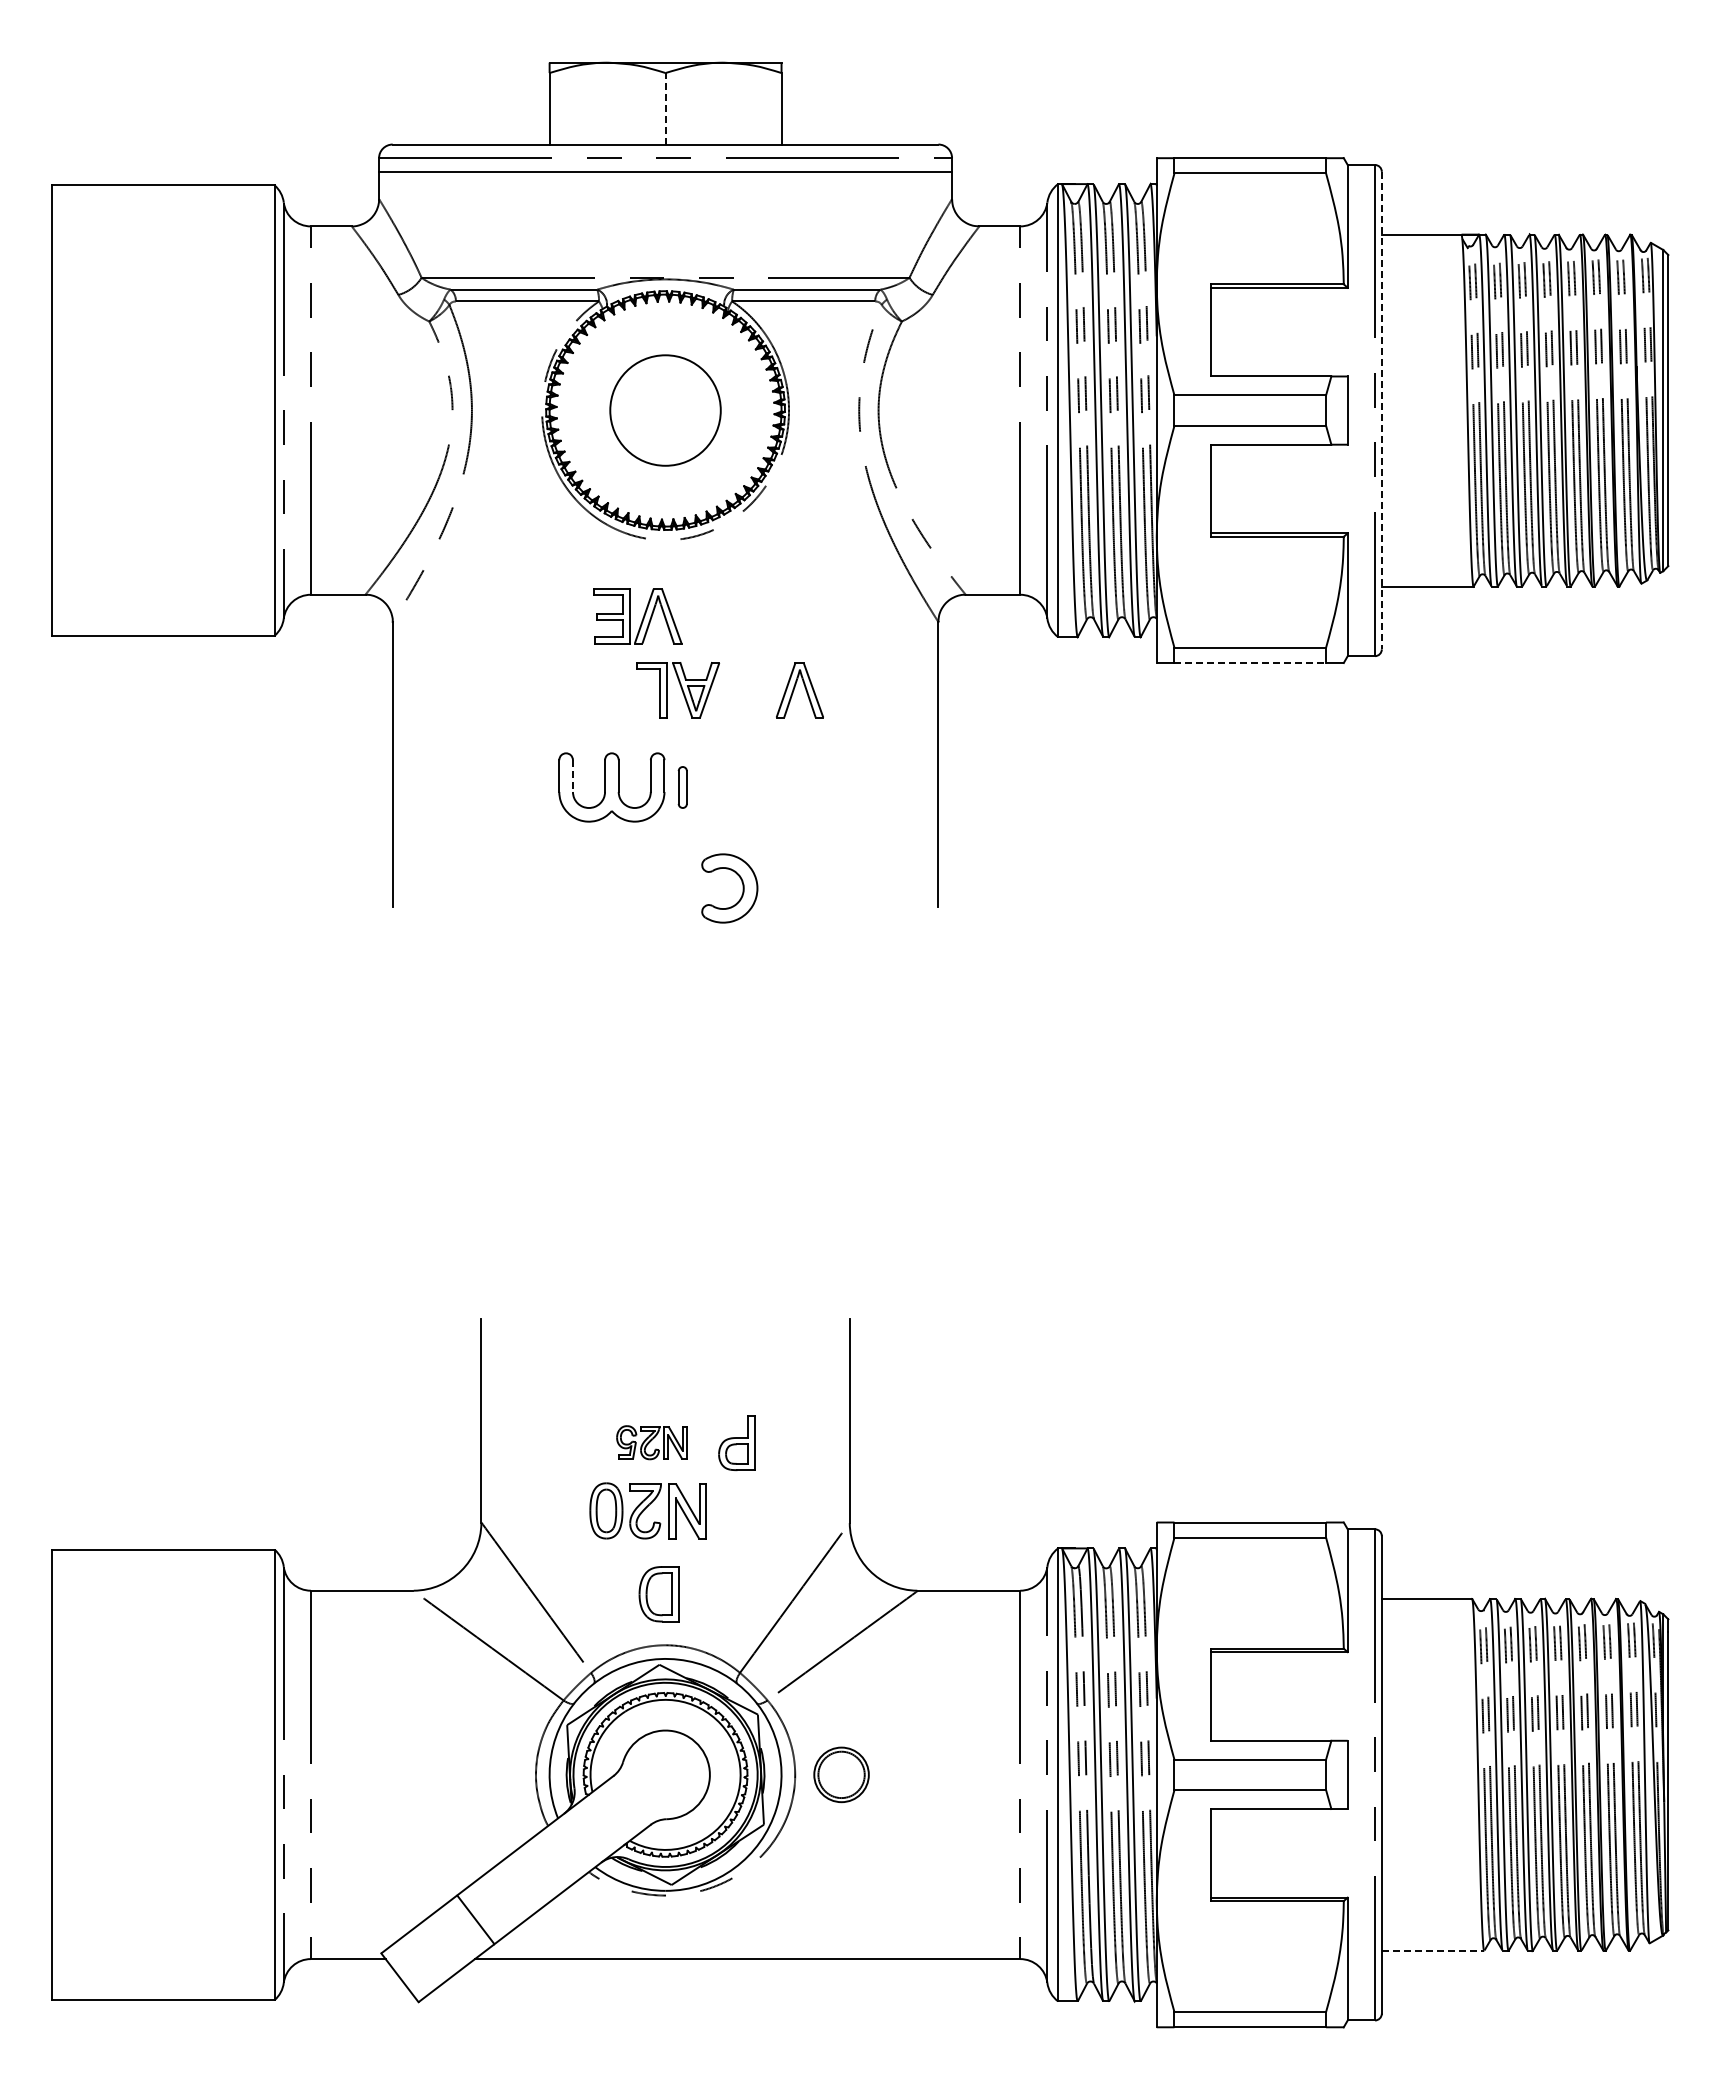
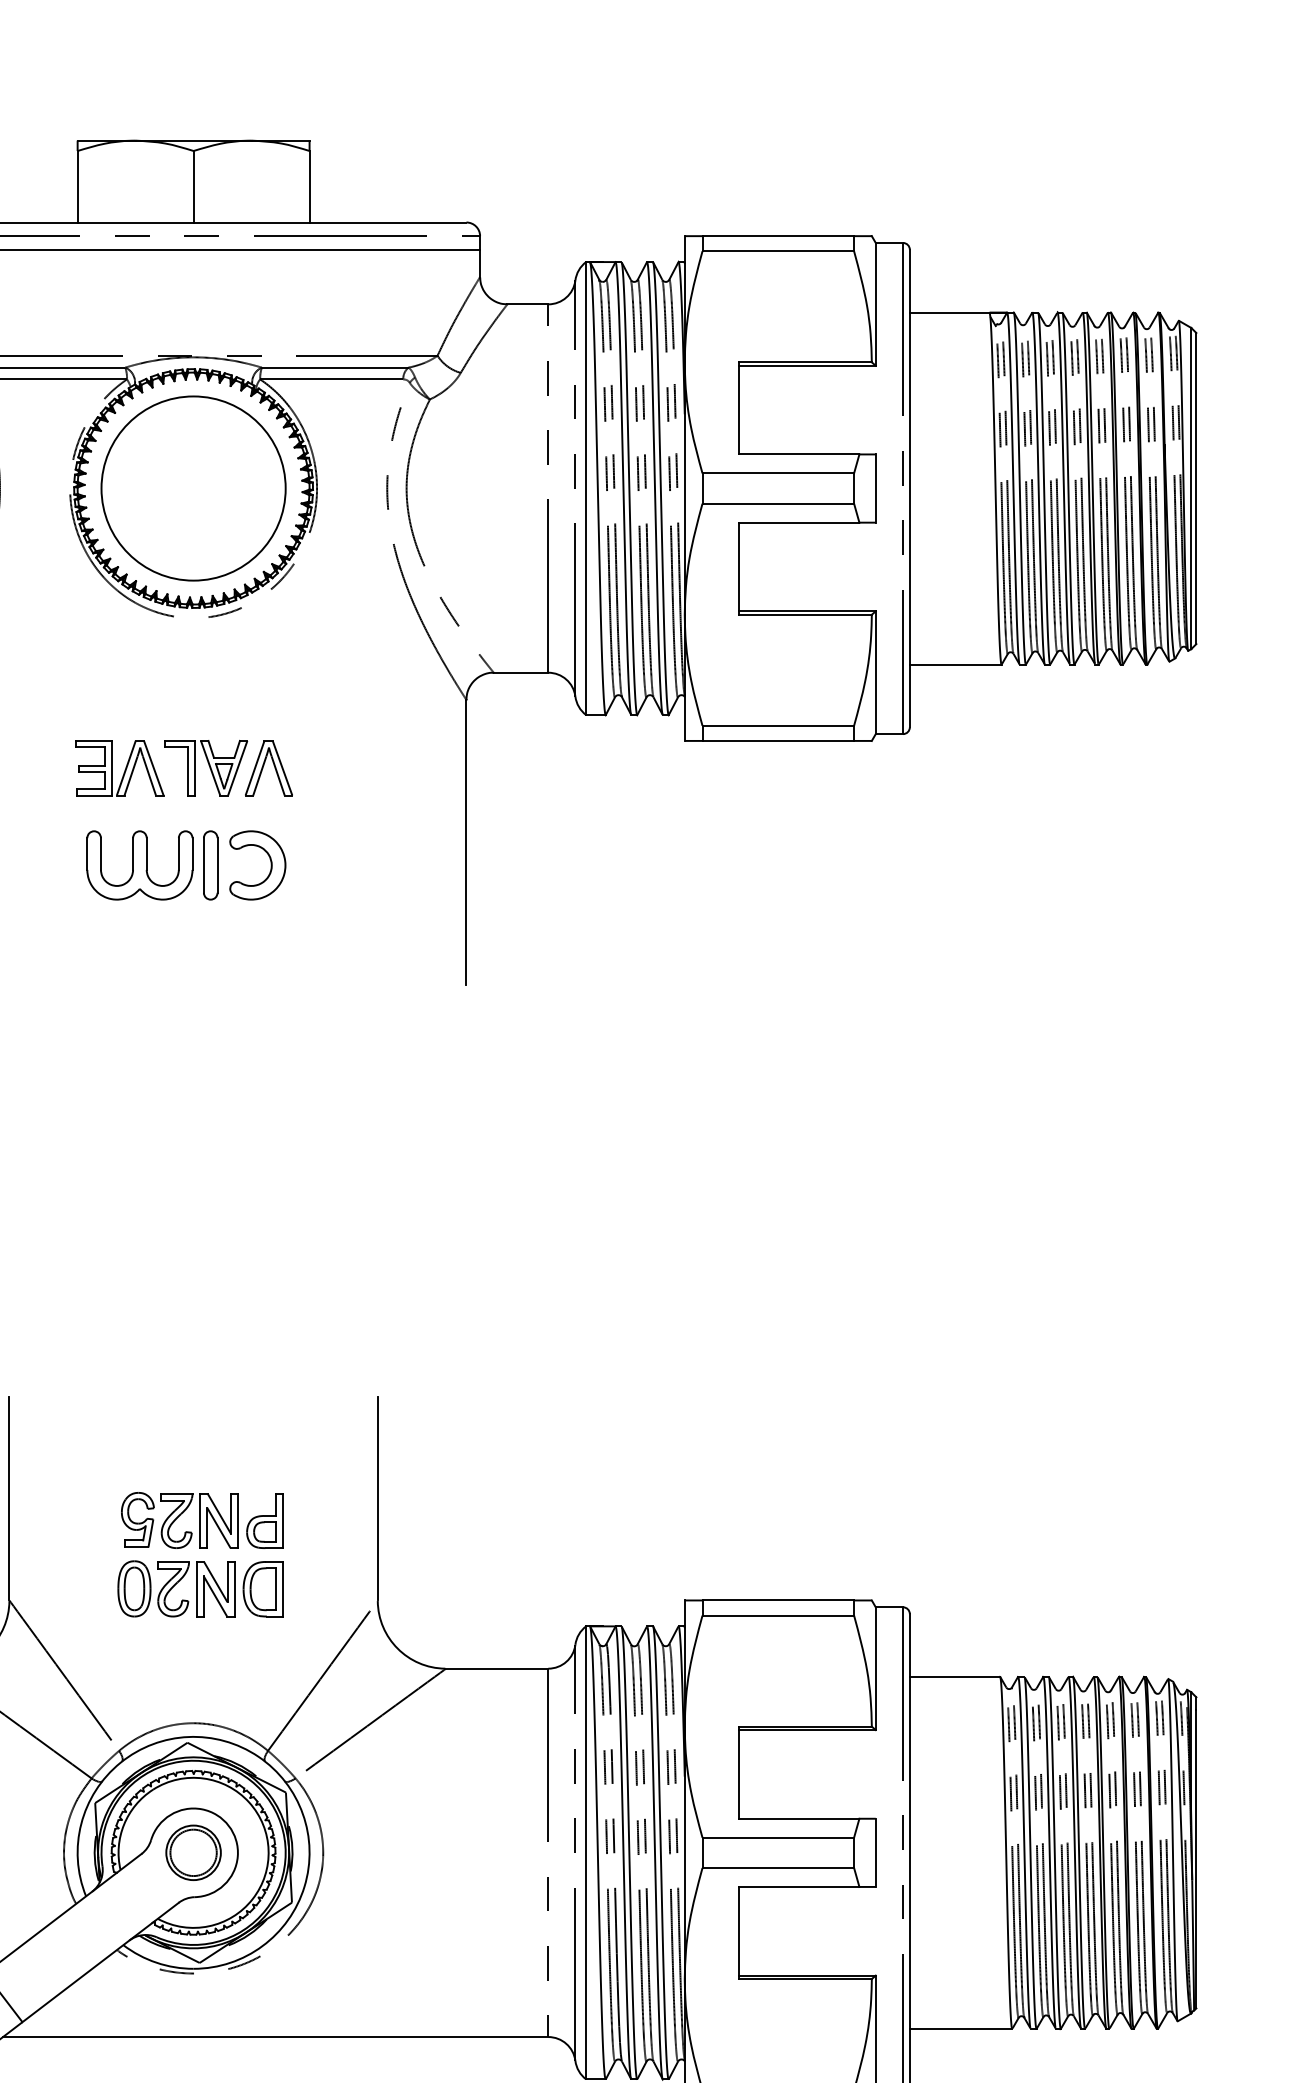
line: (665, 108) -> (193, 186), dashed -> solid
circle: (665, 410) -> (193, 488), size x1.67
line: (1381, 410) -> (909, 488), dashed -> solid
part: (637, 616) -> (119, 768), moved
line: (1250, 662) -> (778, 740), dashed -> solid
part: (799, 690) -> (268, 768), moved
line: (572, 776) -> (100, 854), dashed -> solid
part: (682, 787) -> (210, 865), size x1.67
part: (742, 888) -> (270, 865), moved
part: (651, 1442) -> (179, 1520), size x1.67
part: (658, 1594) -> (262, 1589), moved
part: (841, 1774) -> (193, 1852), moved
line: (1433, 1950) -> (961, 2028), dashed -> solid

